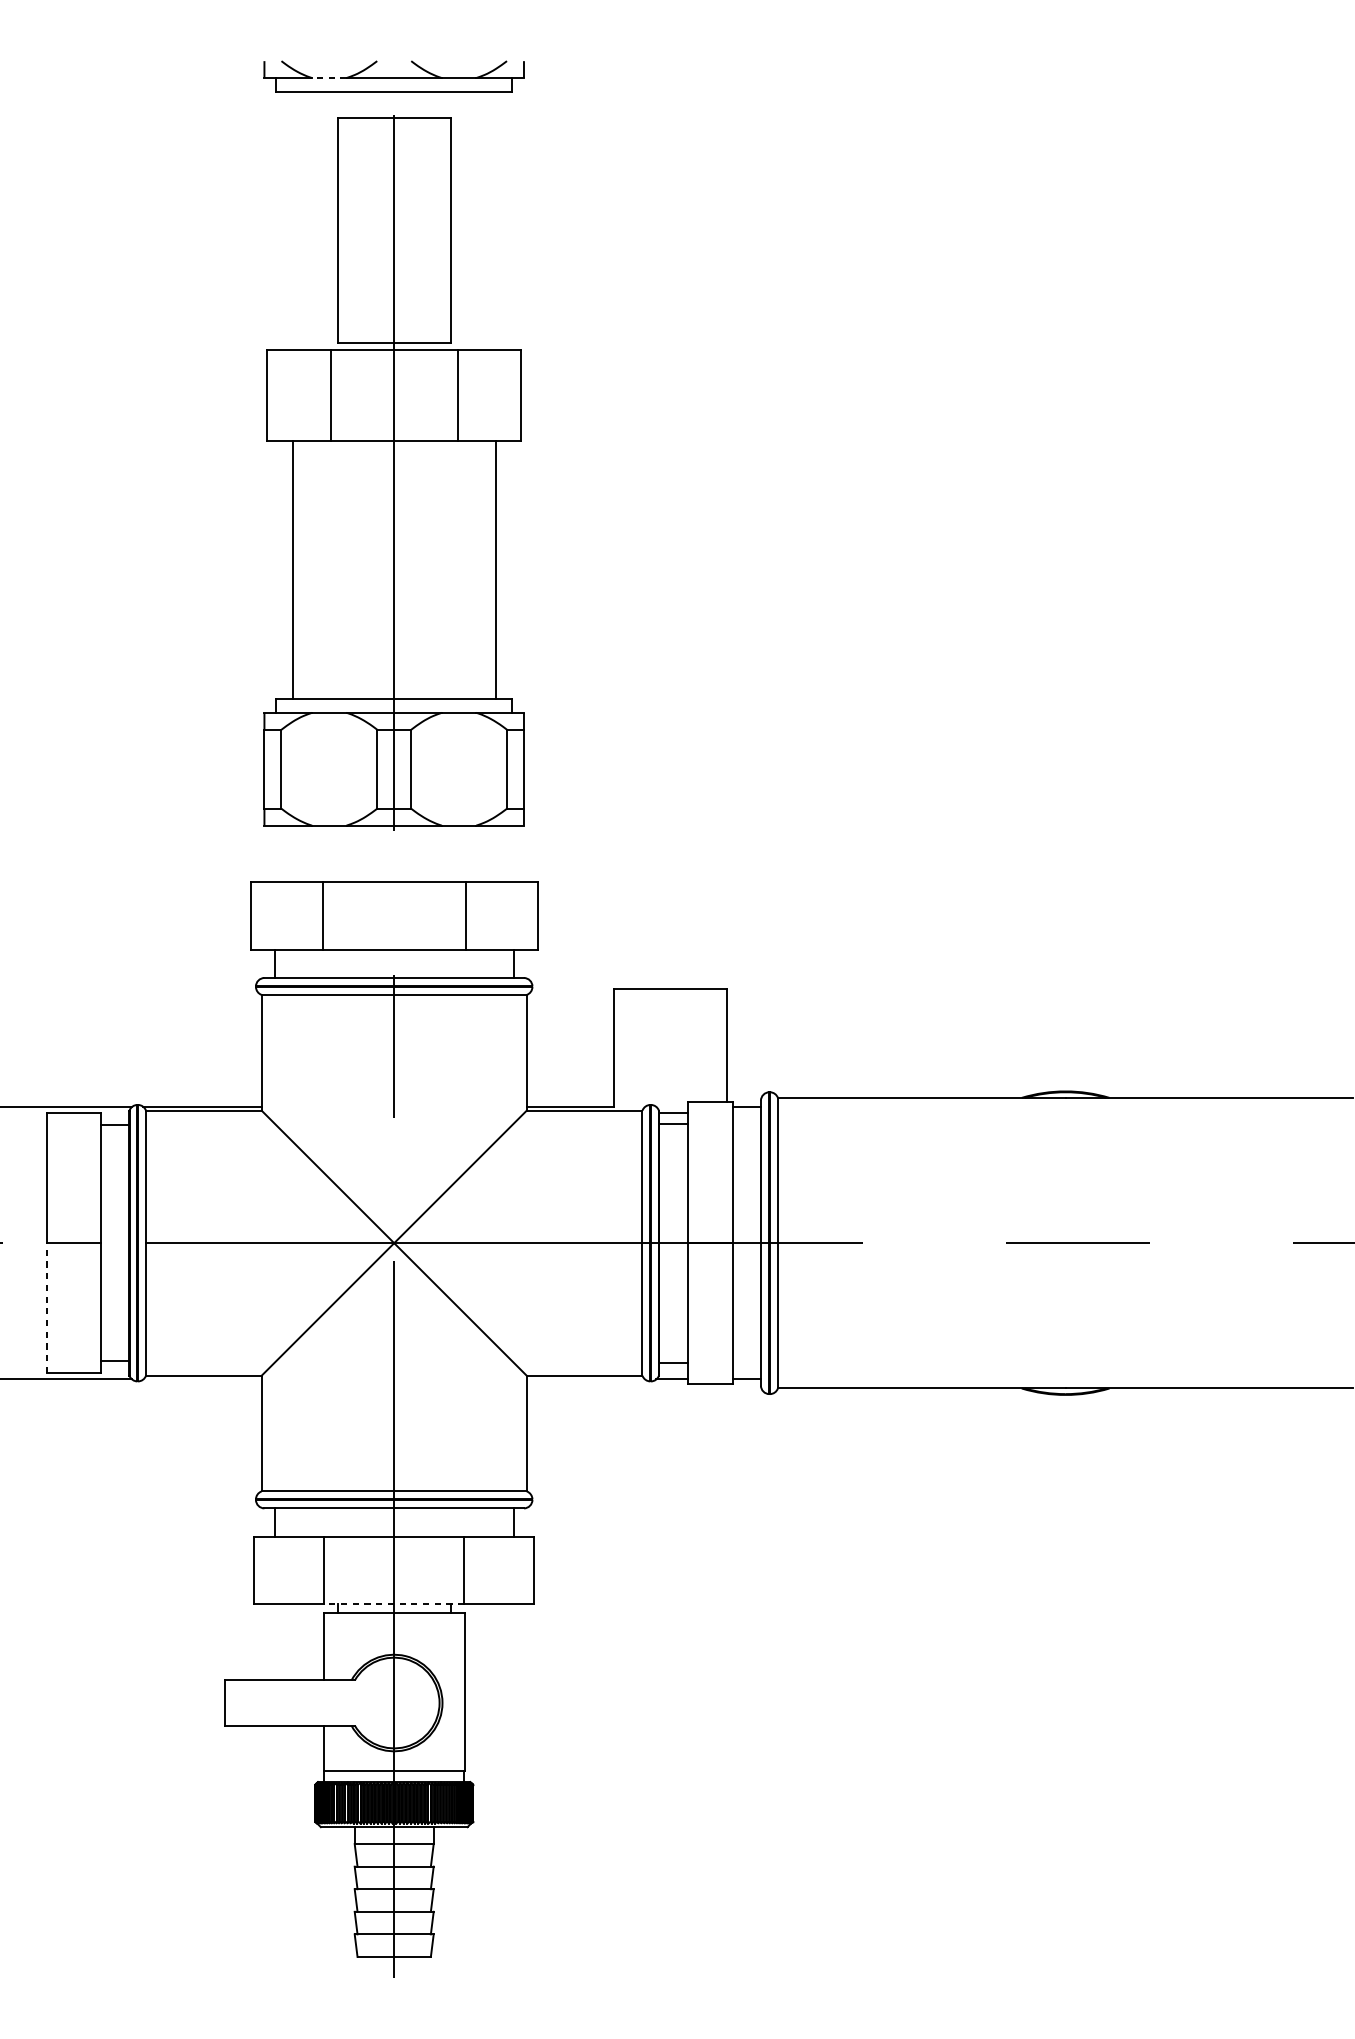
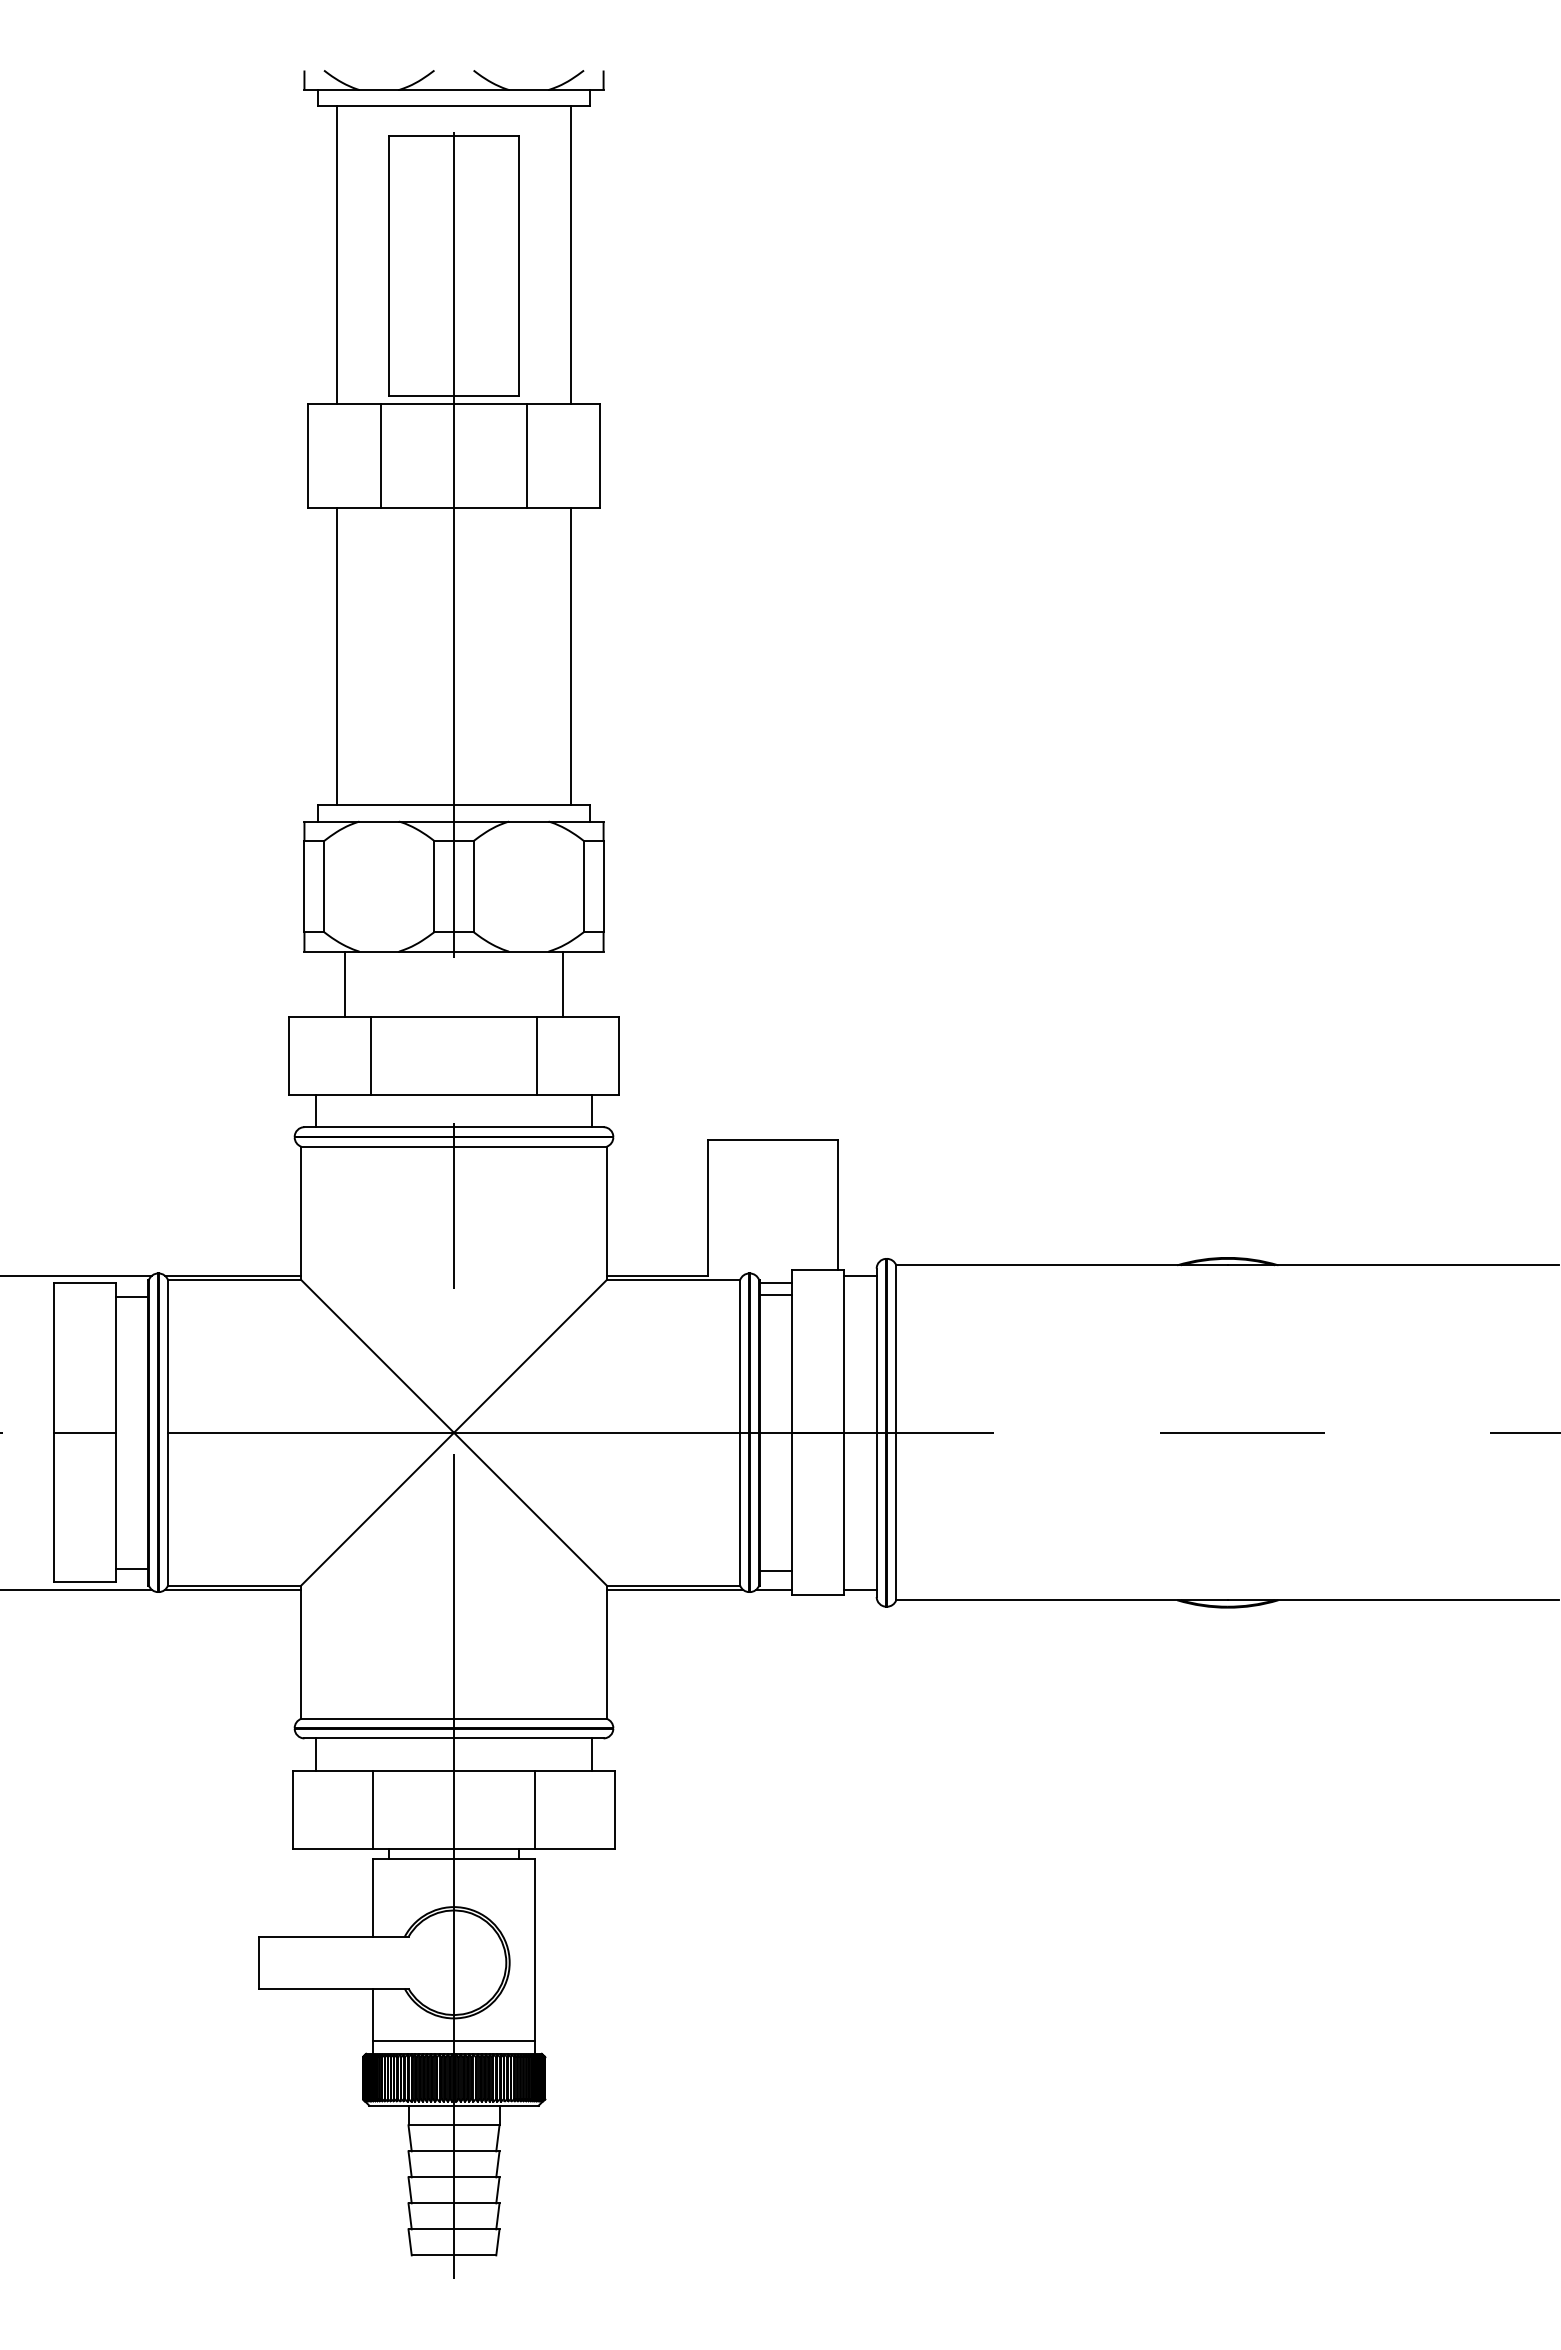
line: (329, 78) -> (379, 90), dashed -> solid
line: (292, 220) -> (336, 254), added
line: (496, 220) -> (571, 254), added
line: (300, 853) -> (345, 983), added
line: (488, 853) -> (562, 983), added
line: (47, 1308) -> (54, 1507), dashed -> solid
line: (202, 1379) -> (232, 1589), added
line: (585, 1379) -> (674, 1589), added
line: (394, 1603) -> (454, 1848), dashed -> solid

